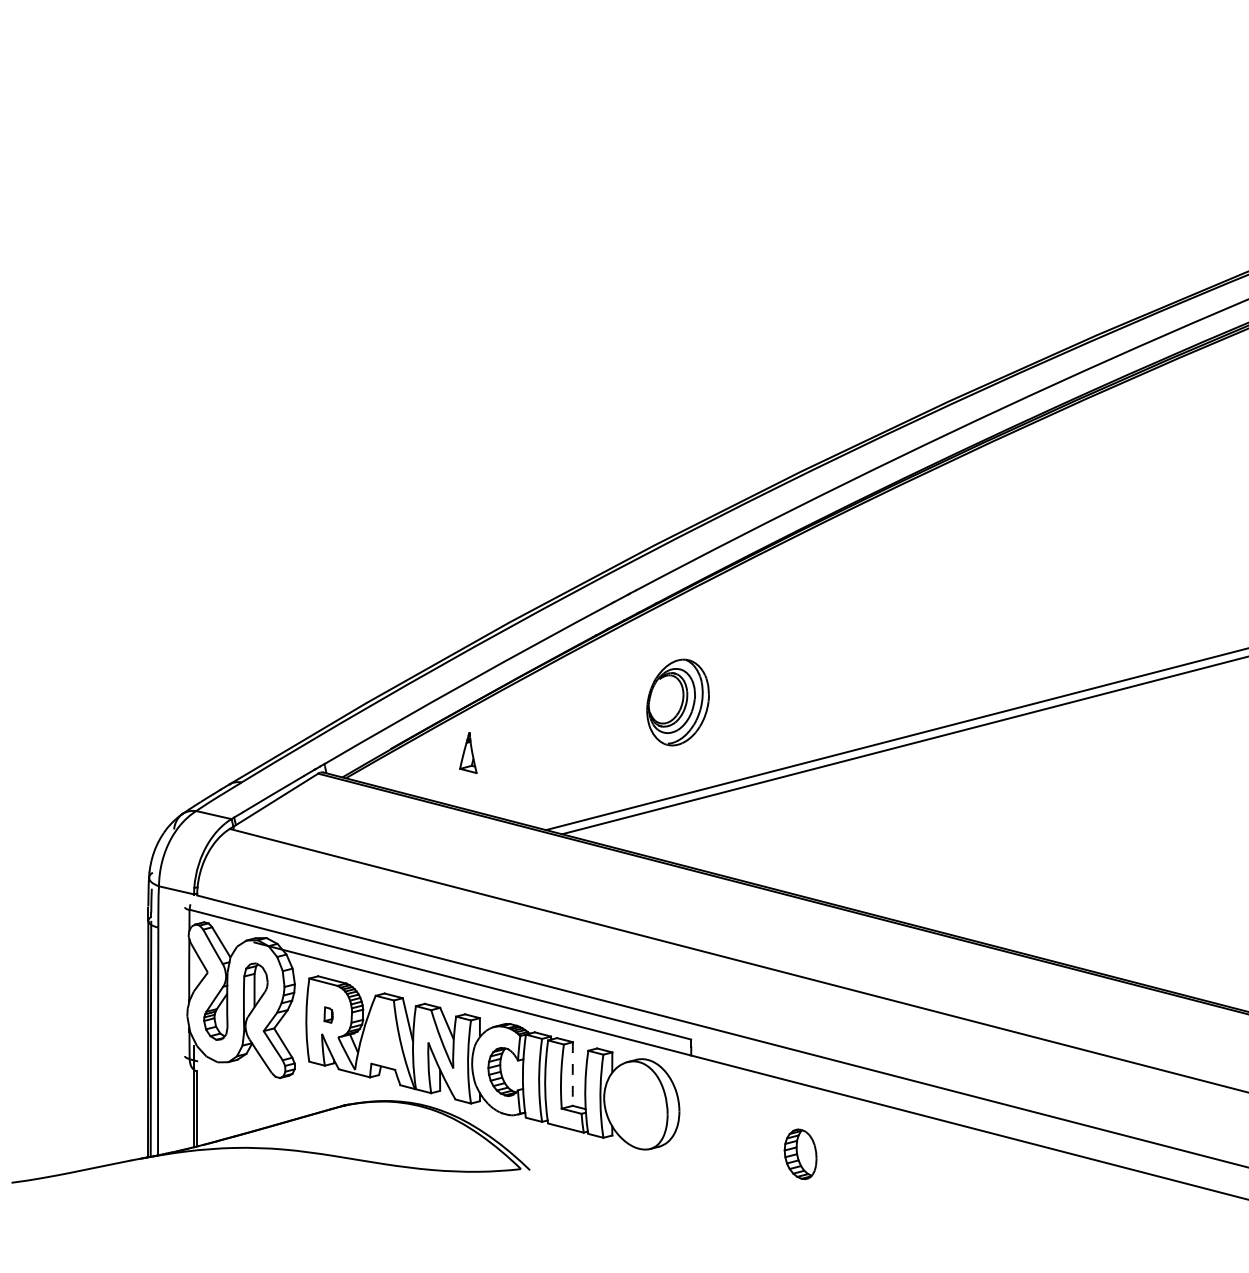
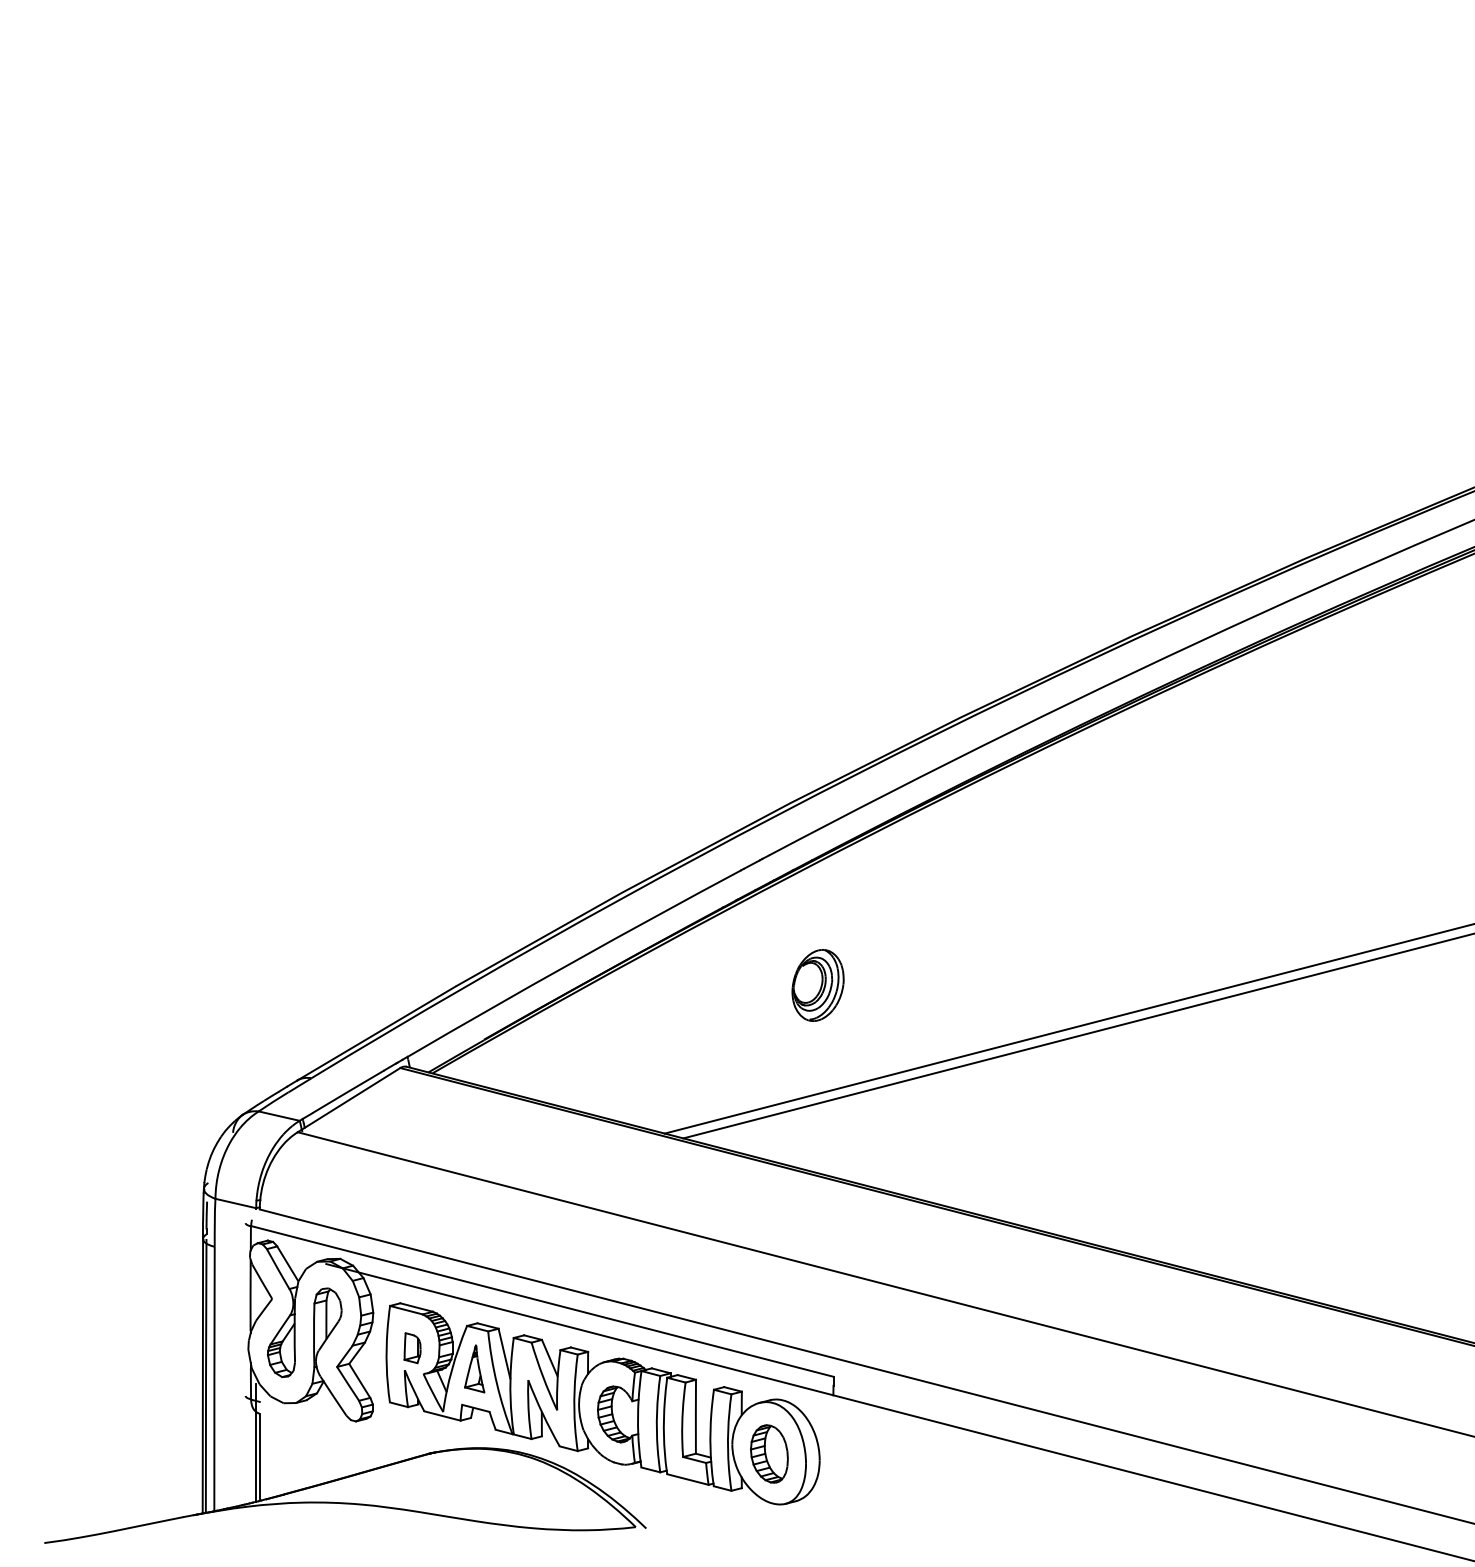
part: (677, 702) -> (817, 985), size x0.71
part: (468, 752) -> (474, 1368), moved
part: (328, 1015) -> (412, 1348), size x1.67
arc: (572, 1073) -> (695, 1416), dashed -> solid
part: (800, 1153) -> (769, 1453), moved

